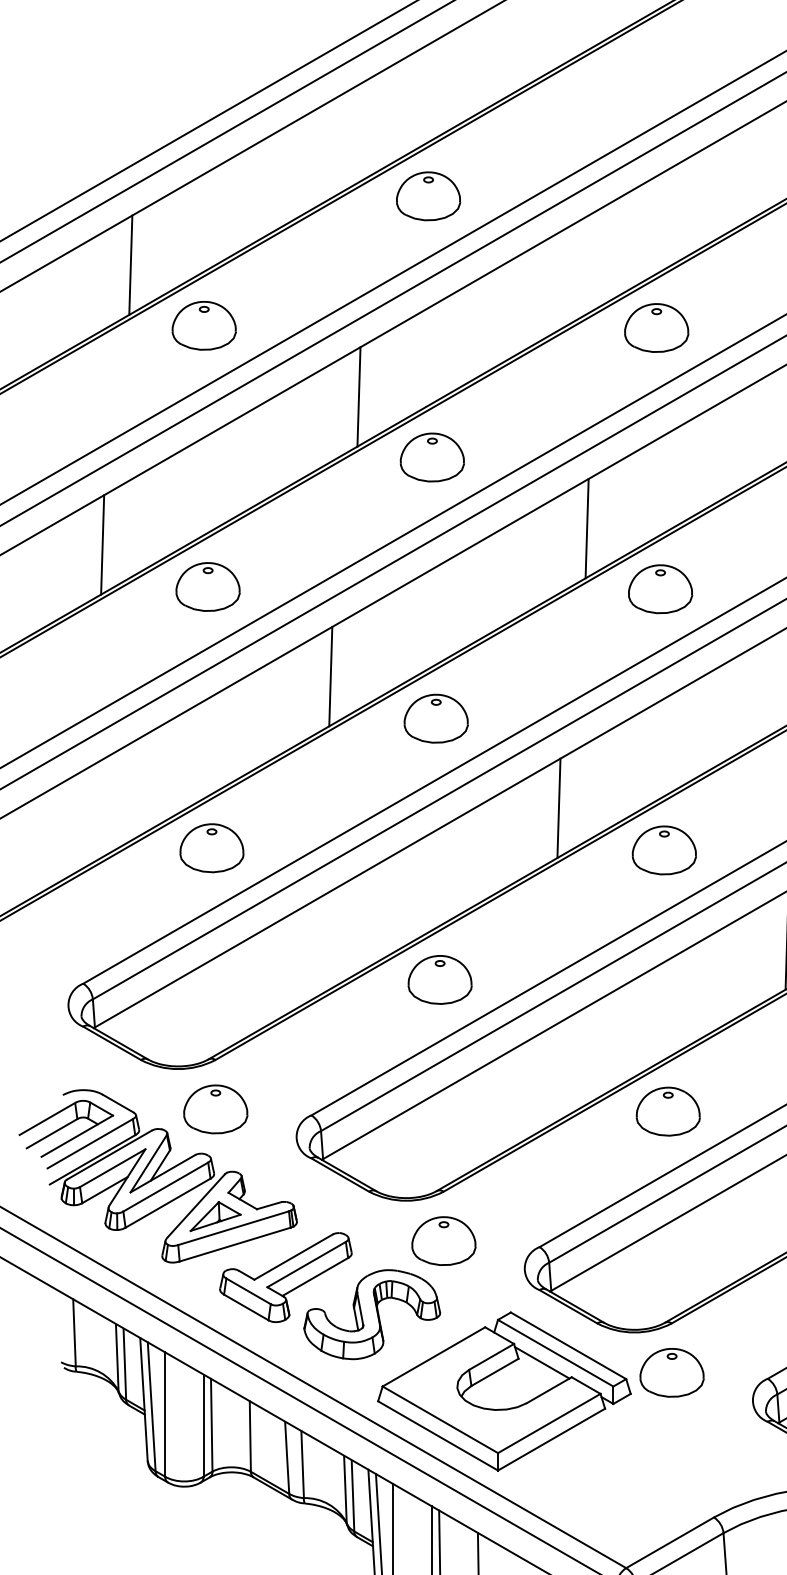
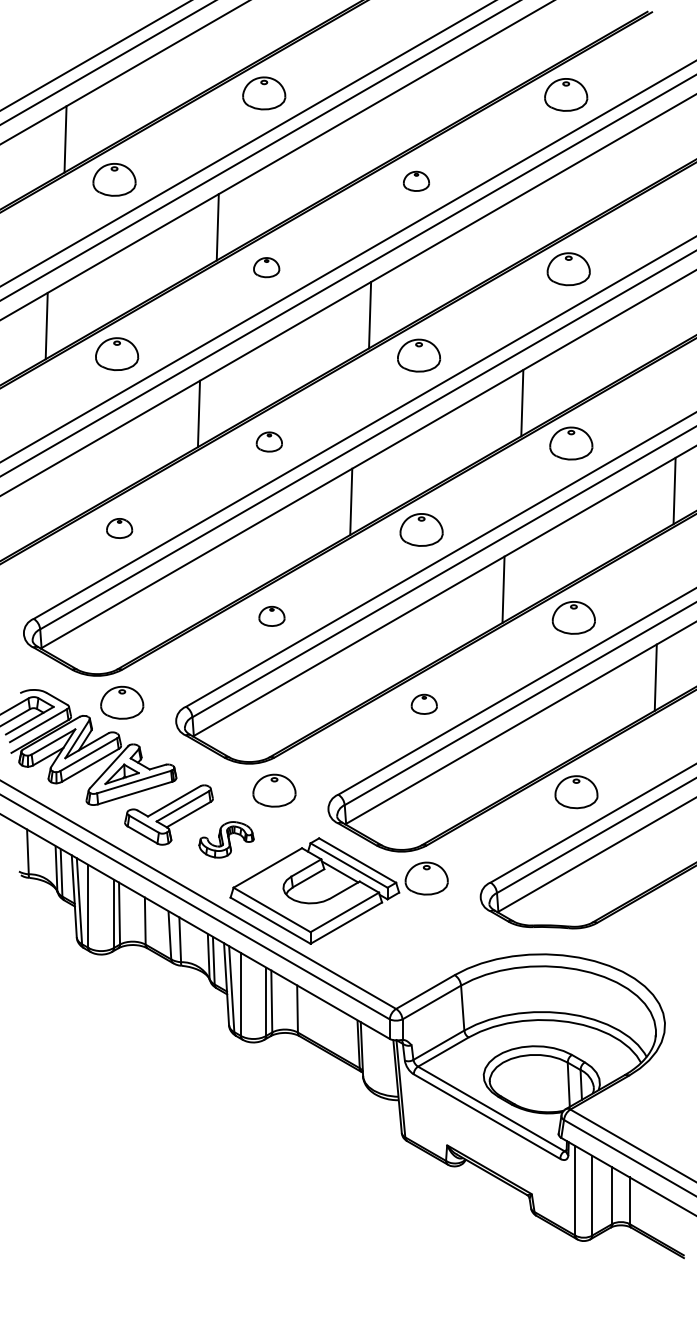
part: (656, 328) -> (416, 181), size x0.6
part: (431, 457) -> (266, 267), size x0.6
part: (436, 717) -> (269, 441), size x0.6
part: (211, 848) -> (119, 528), size x0.6
part: (439, 980) -> (271, 616), size x0.6
part: (668, 1111) -> (424, 704), size x0.6
part: (372, 1314) -> (226, 839), size x0.6

